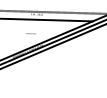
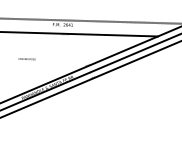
text: (30, 33) -> (26, 58), moved

